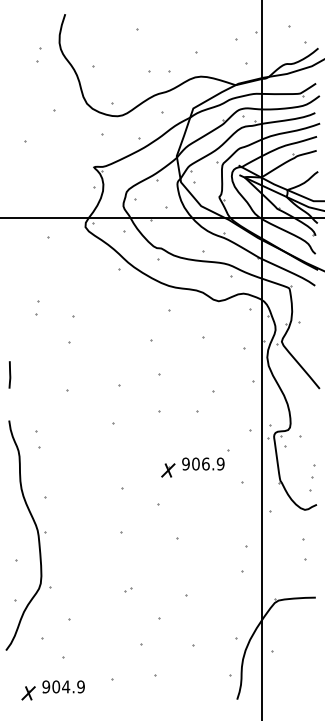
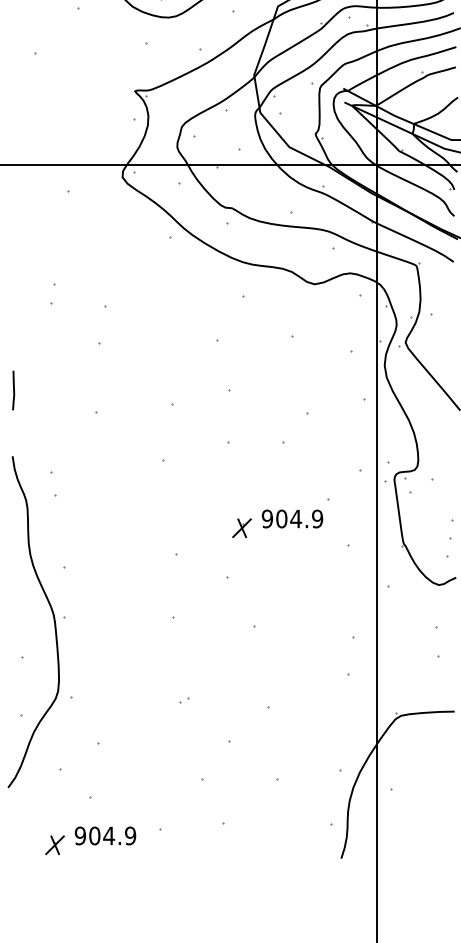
text: (205, 463) -> (295, 518), 906.9 -> 904.9
part: (52, 690) -> (89, 841), moved

